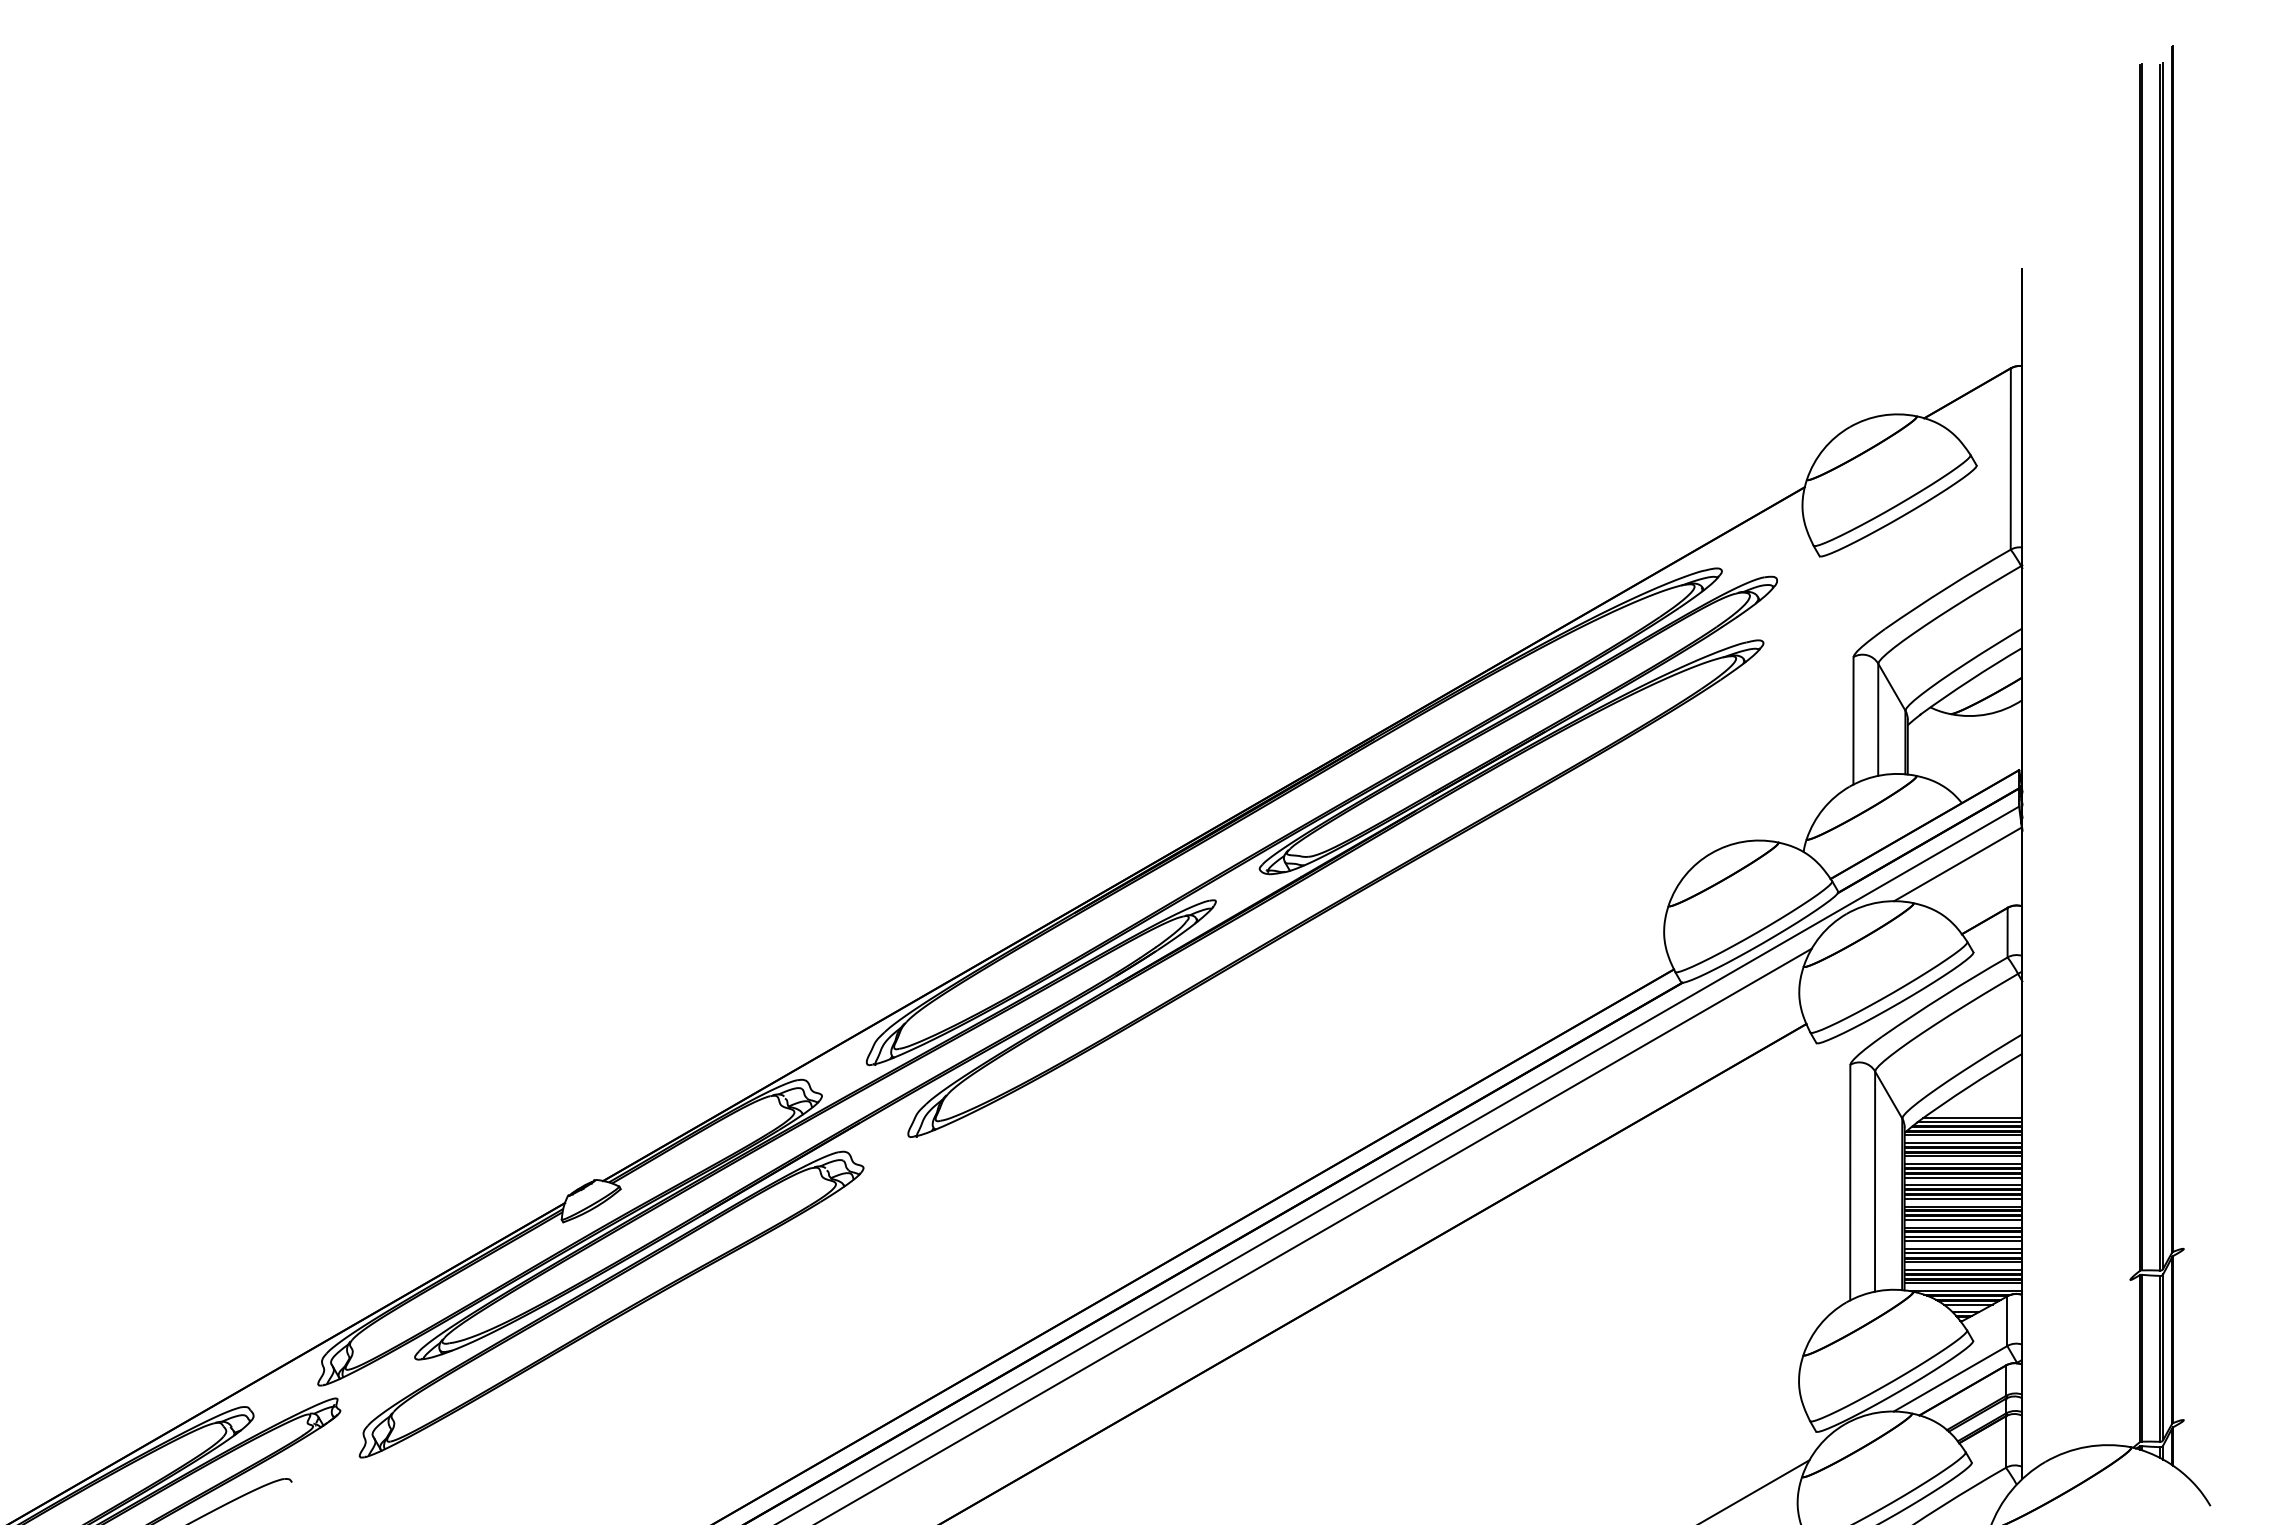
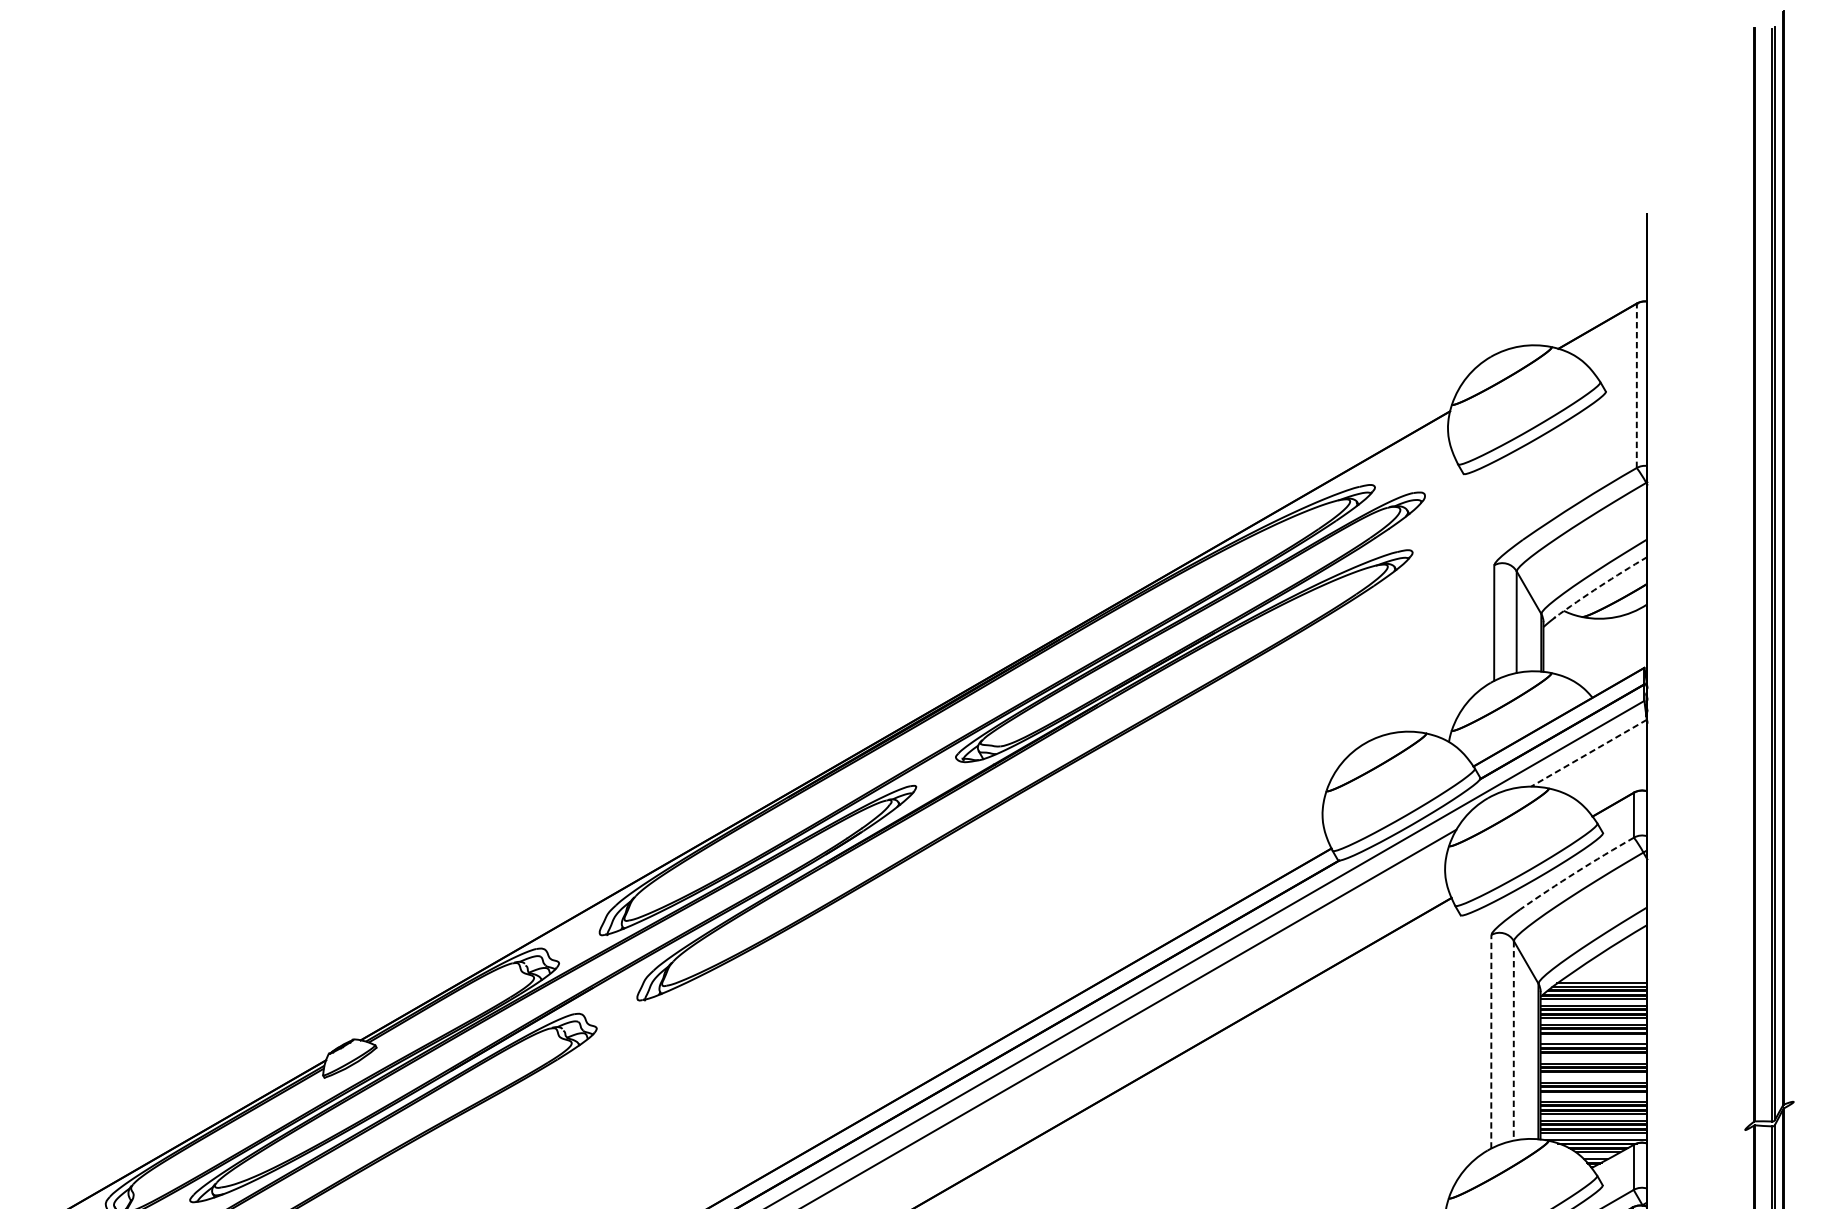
line: (2010, 459) -> (1636, 386), solid -> dashed
arc: (1970, 680) -> (1600, 586), solid -> dashed
line: (1958, 864) -> (1589, 753), solid -> dashed
arc: (1943, 995) -> (1575, 872), solid -> dashed
line: (1963, 1177) -> (1593, 1037), removed
line: (1850, 1182) -> (1491, 1041), solid -> dashed
line: (1875, 1182) -> (1514, 1041), solid -> dashed
line: (1963, 1198) -> (1593, 1056), removed
line: (1963, 1219) -> (1593, 1075), removed
line: (1963, 1241) -> (1593, 1095), removed

